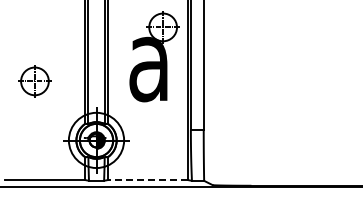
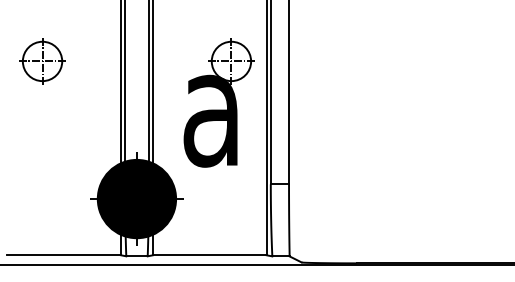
part: (154, 56) -> (219, 102), moved
part: (34, 81) -> (41, 61), moved
fill: (96, 140) -> (136, 199), added
line: (147, 180) -> (209, 255), dashed -> solid

